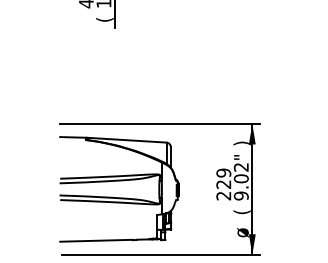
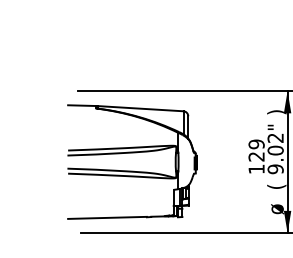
part: (119, 181) -> (132, 153), moved
text: (223, 196) -> (256, 169), 229 -> 129

